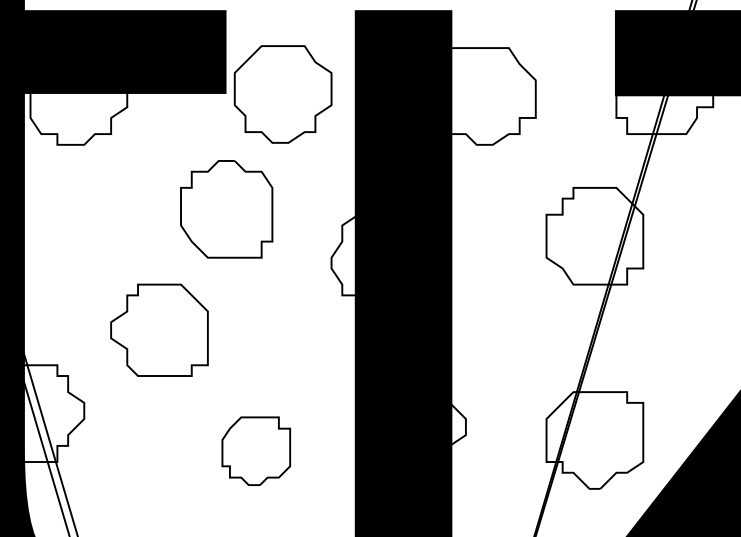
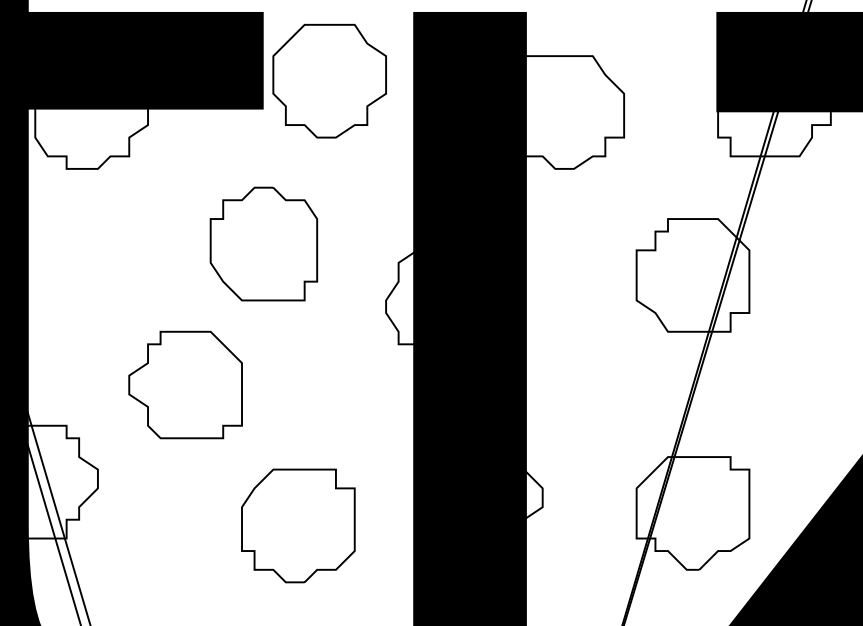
part: (282, 93) -> (329, 80), moved
part: (256, 450) -> (298, 525), size x1.43

